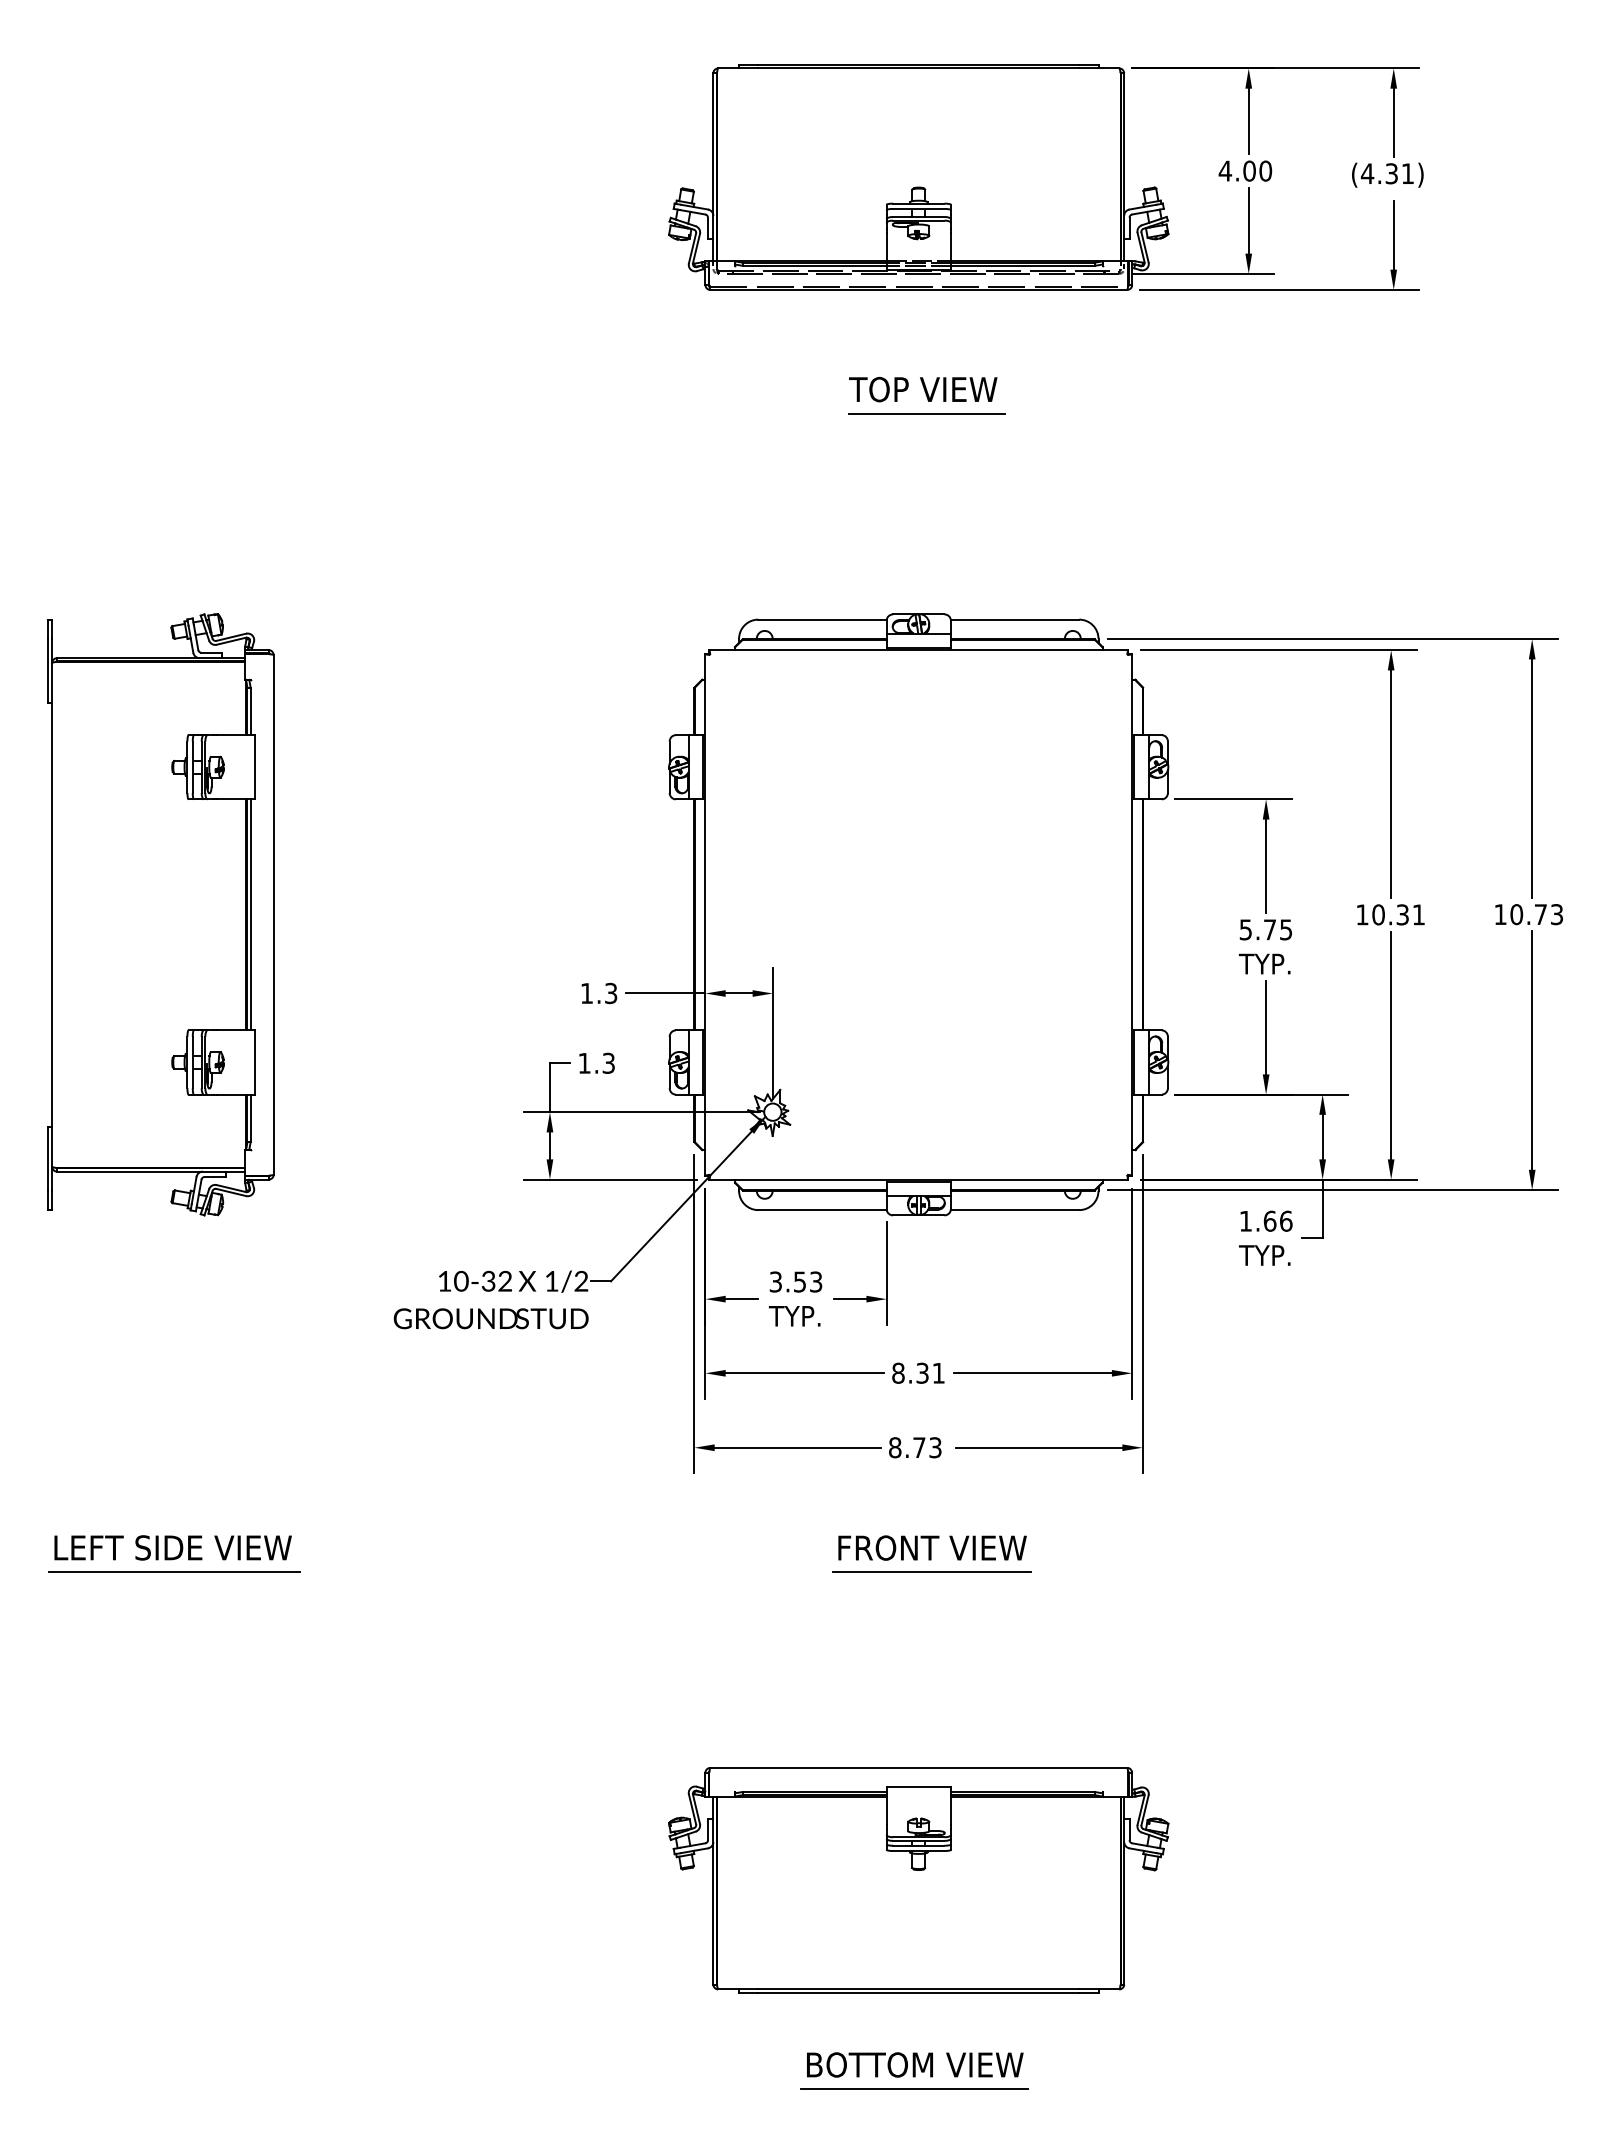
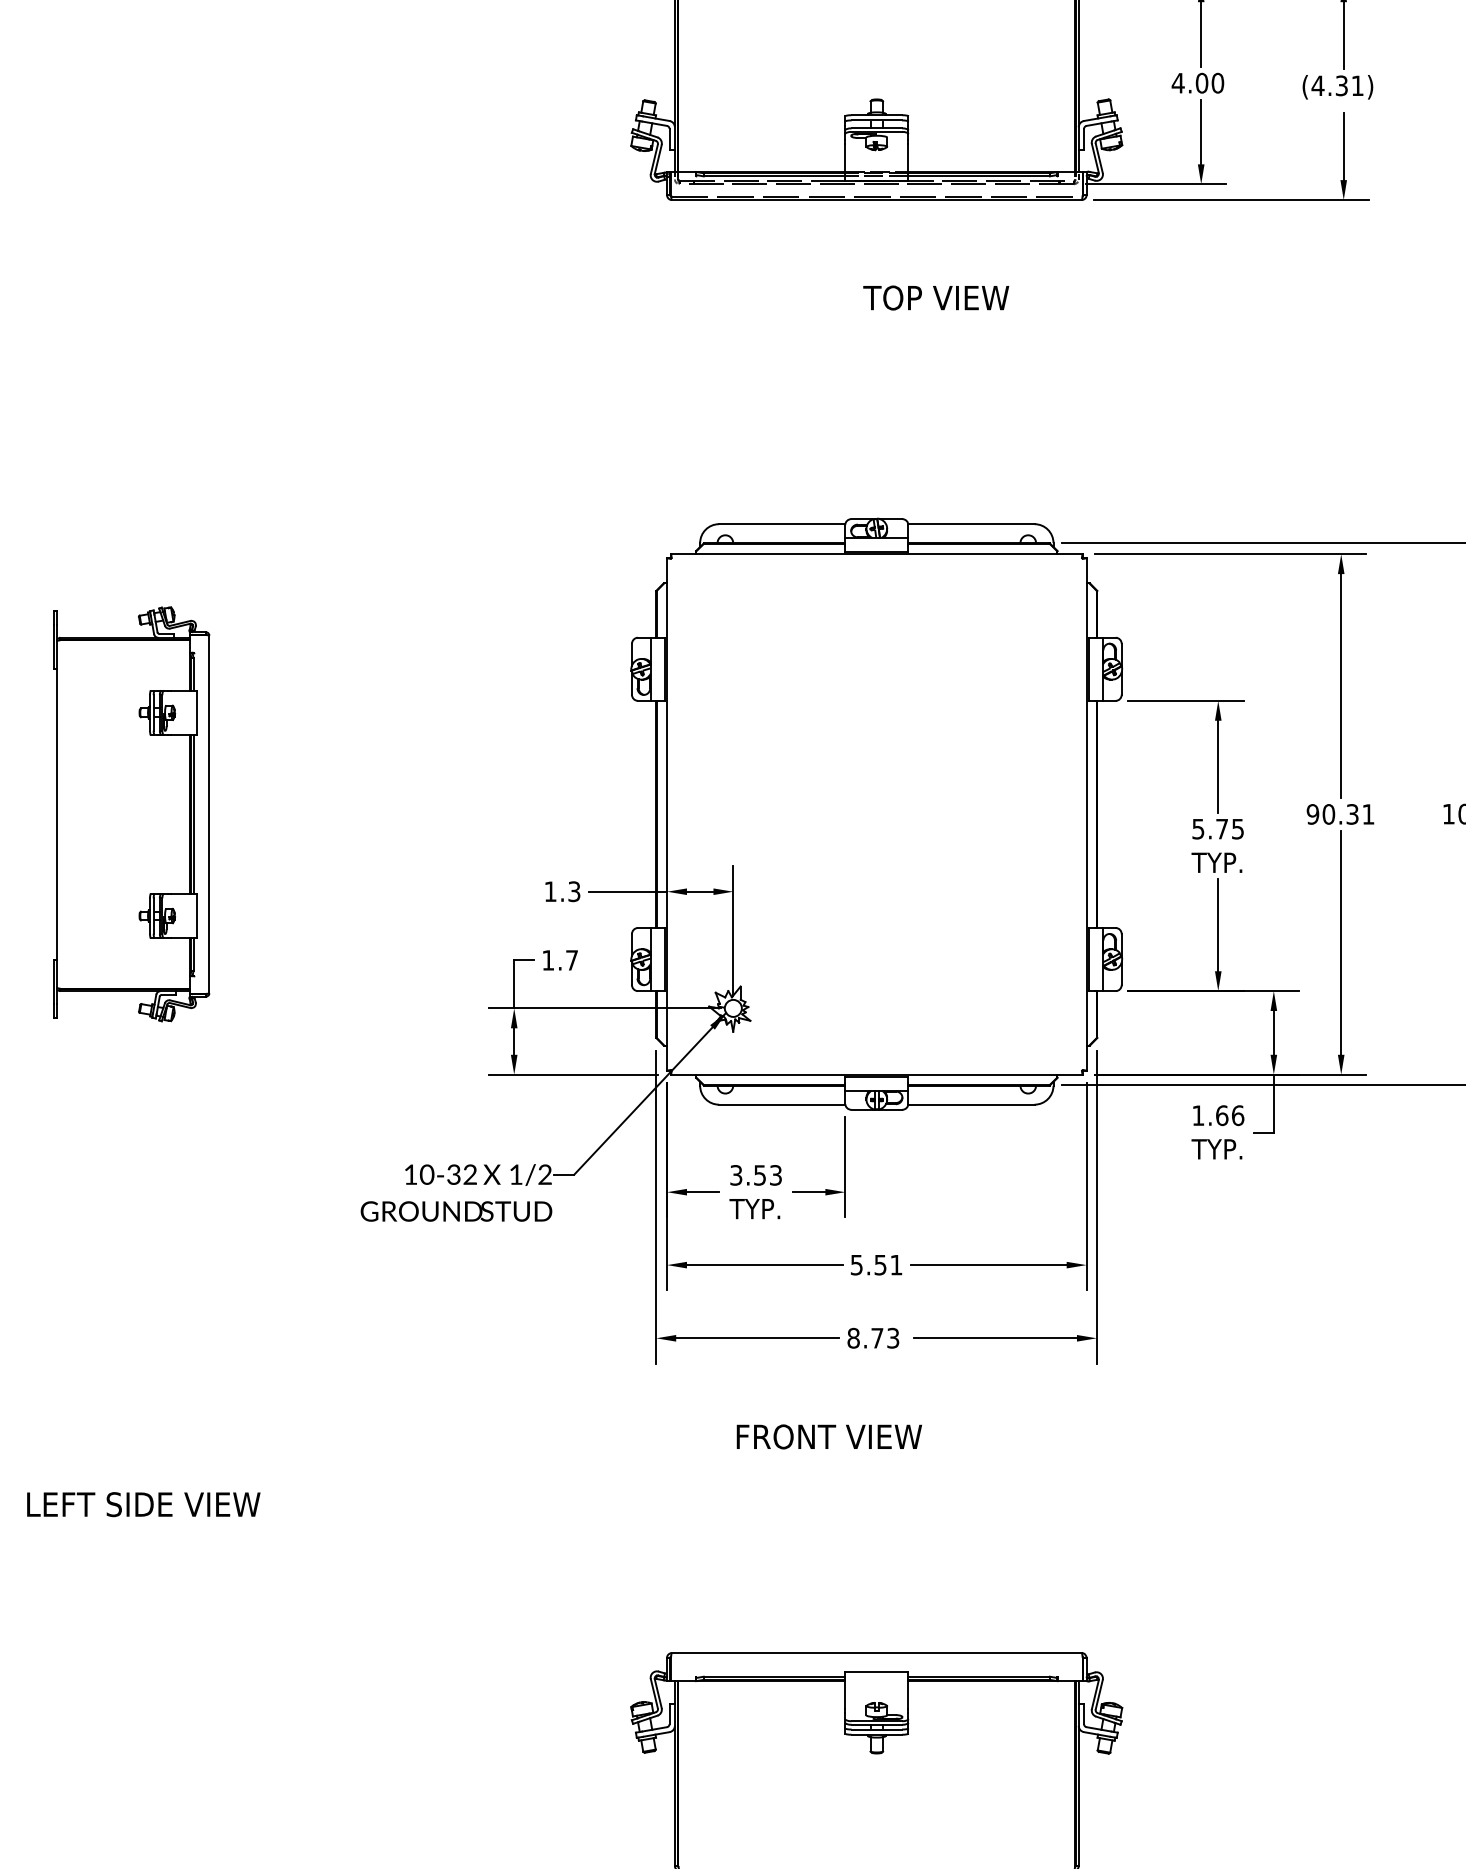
text: (923, 389) -> (936, 297), moved
line: (926, 414) -> (884, 322), removed
part: (160, 914) -> (131, 814), size x0.7
text: (1362, 914) -> (1313, 814), 10.31 -> 90.31
text: (608, 1062) -> (571, 959), 1.3 -> 1.7
text: (910, 1372) -> (868, 1264), 8.31 -> 5.51
text: (172, 1547) -> (143, 1504), moved
text: (932, 1547) -> (829, 1436), moved
line: (174, 1571) -> (145, 1459), removed
line: (931, 1571) -> (889, 1459), removed

